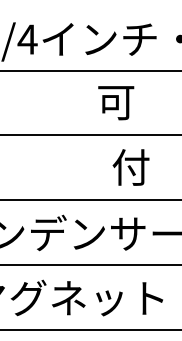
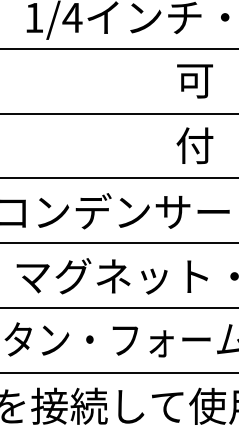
text: (115, 103) -> (194, 81), moved
text: (130, 167) -> (194, 145), moved

